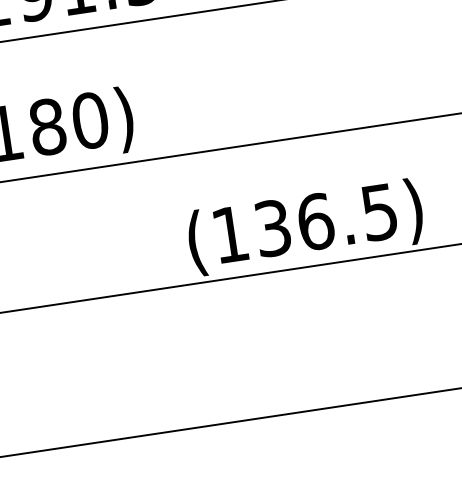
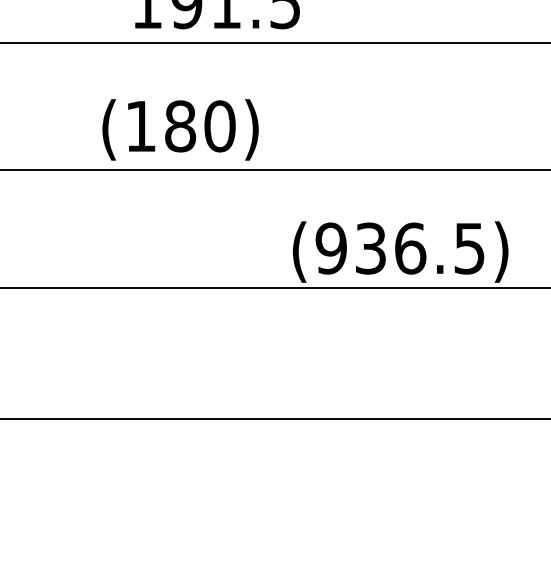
text: (229, 234) -> (330, 248), (136.5) -> (936.5)

